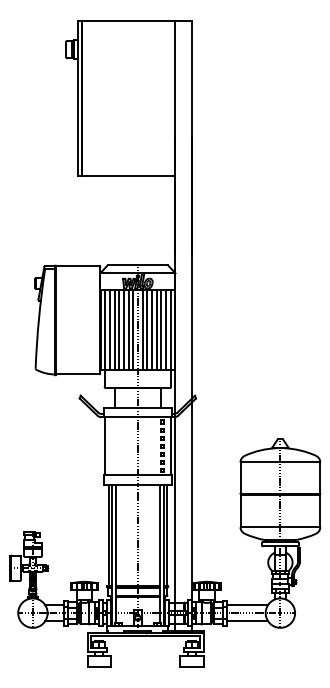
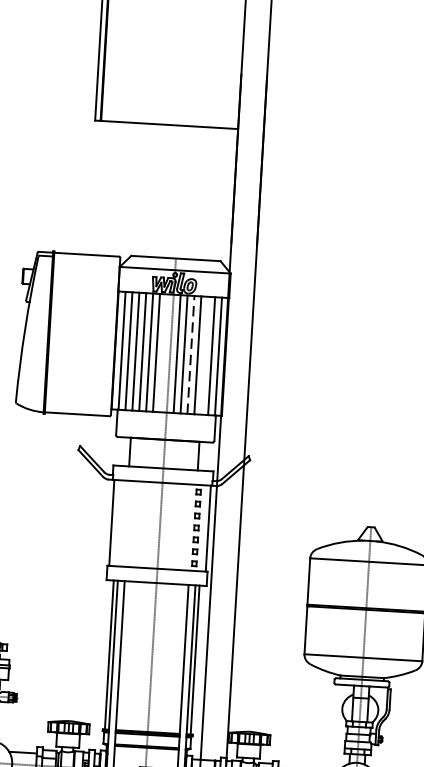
line: (133, 329) -> (163, 352), removed
line: (151, 329) -> (190, 354), solid -> dashed
line: (161, 329) -> (205, 355), removed

